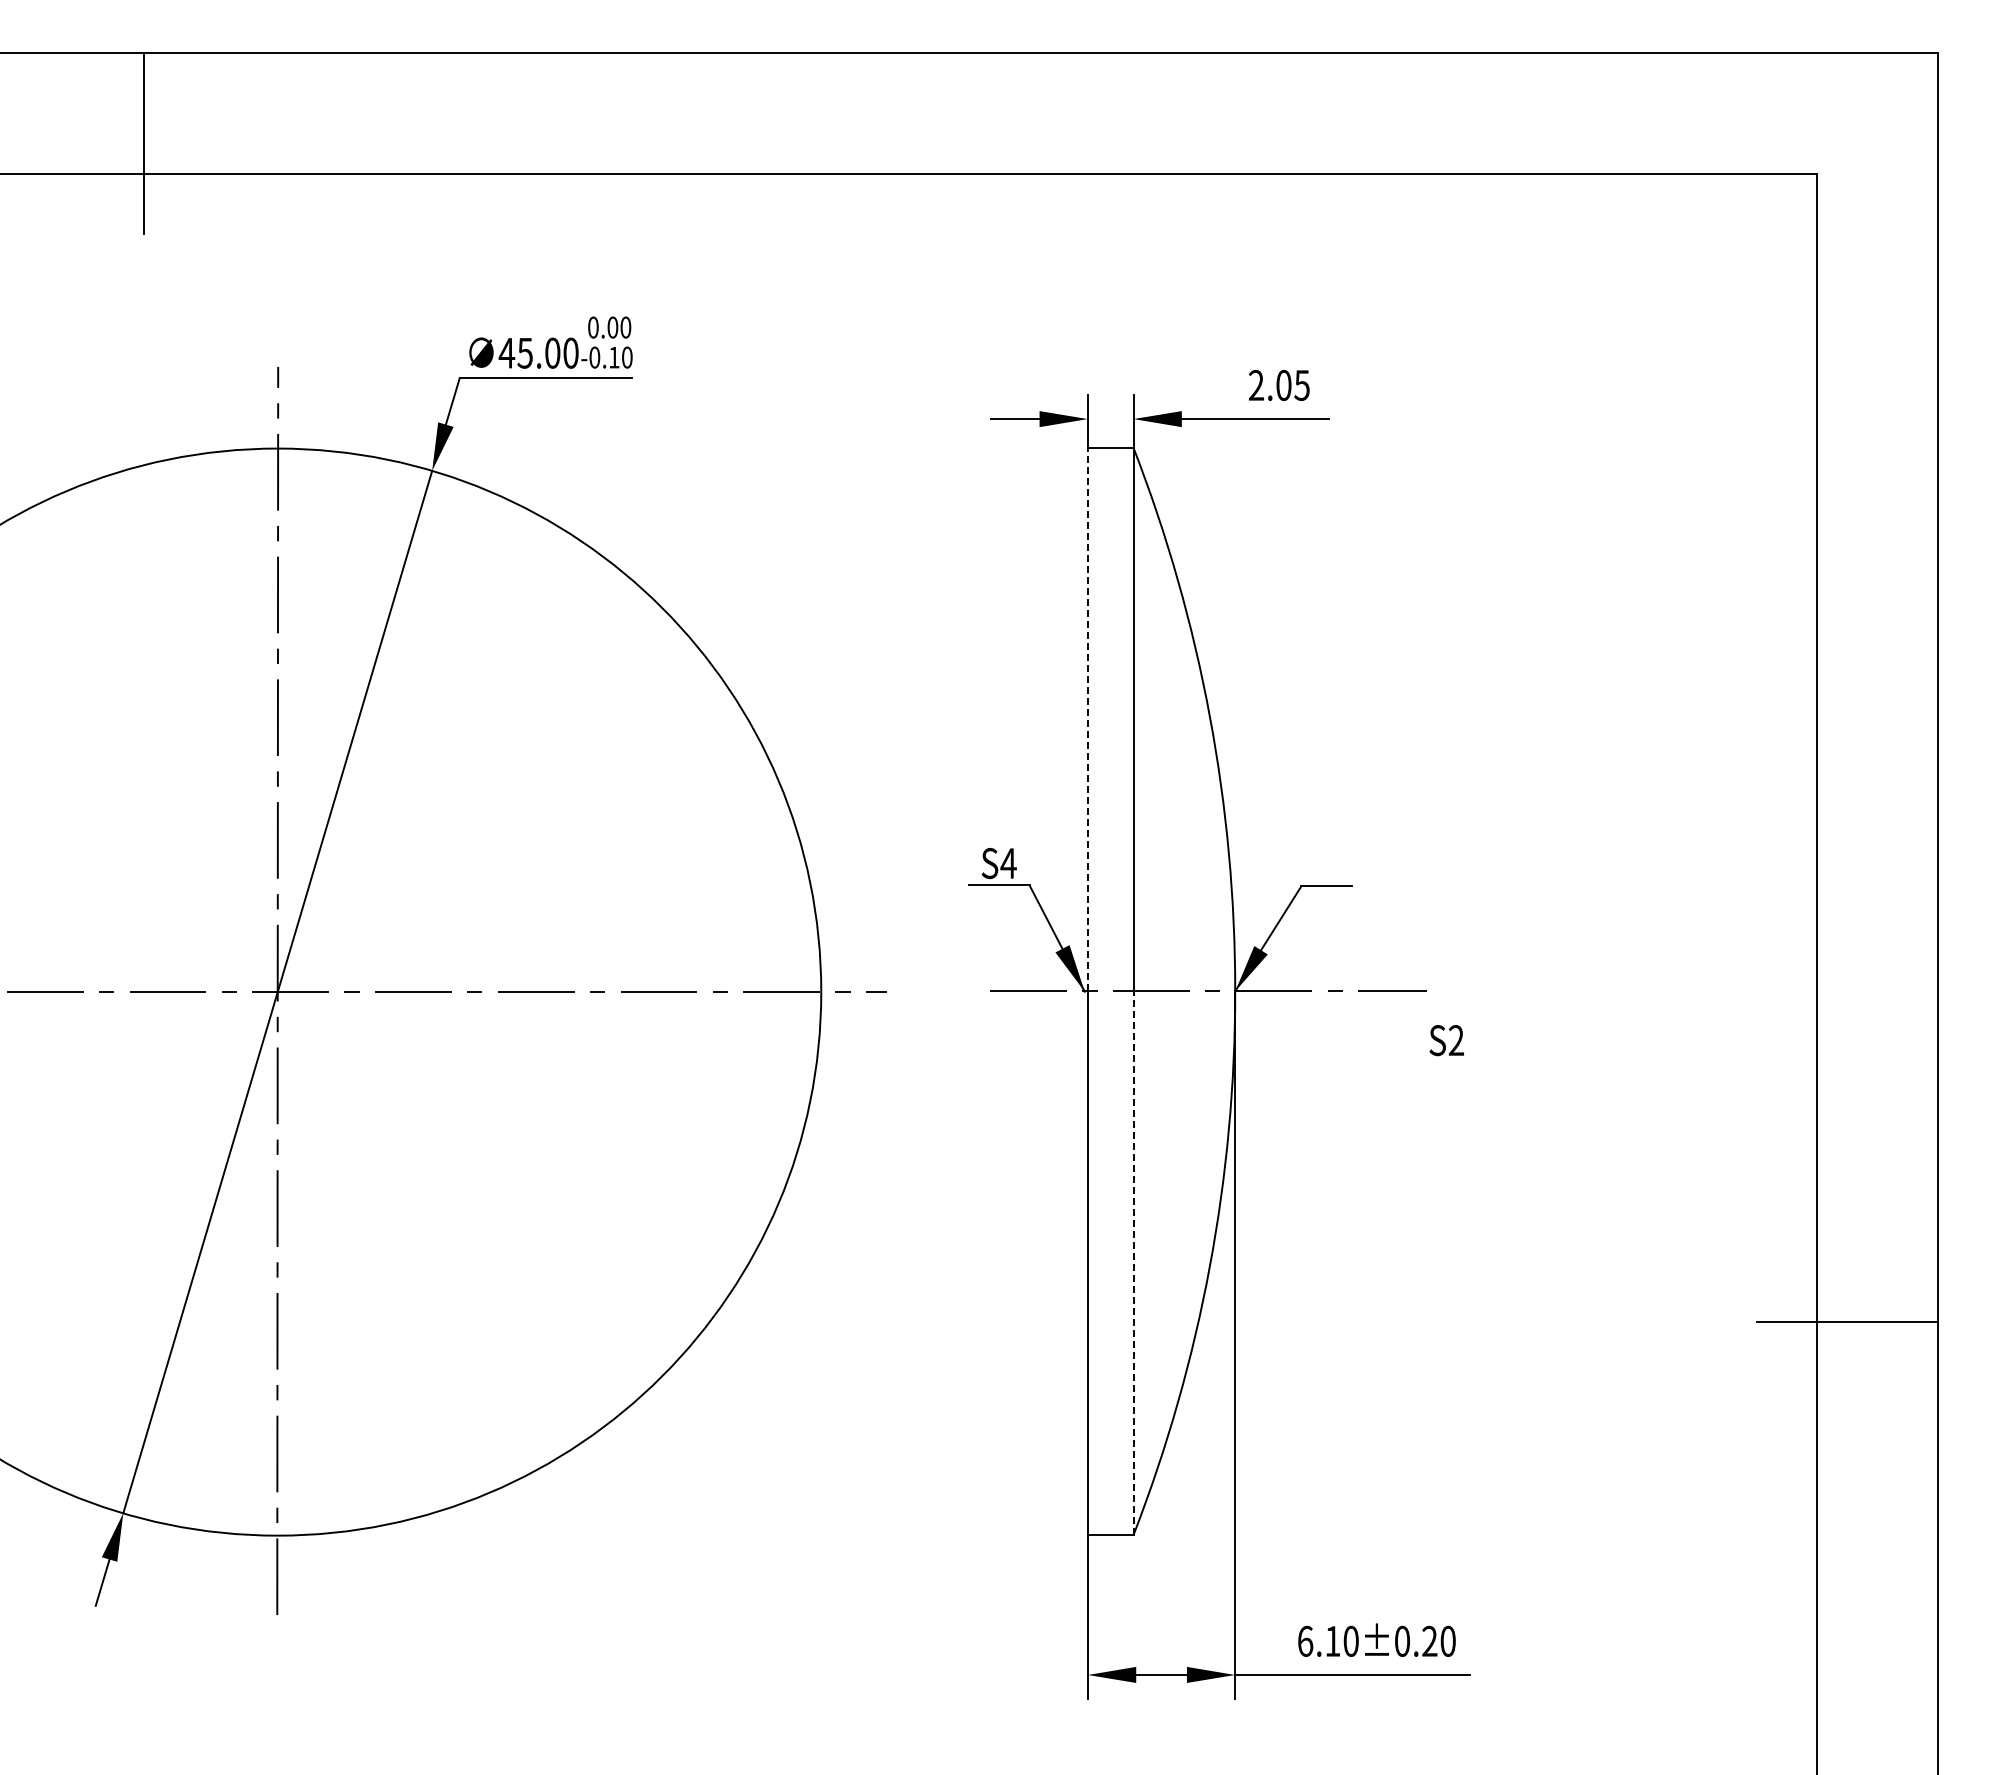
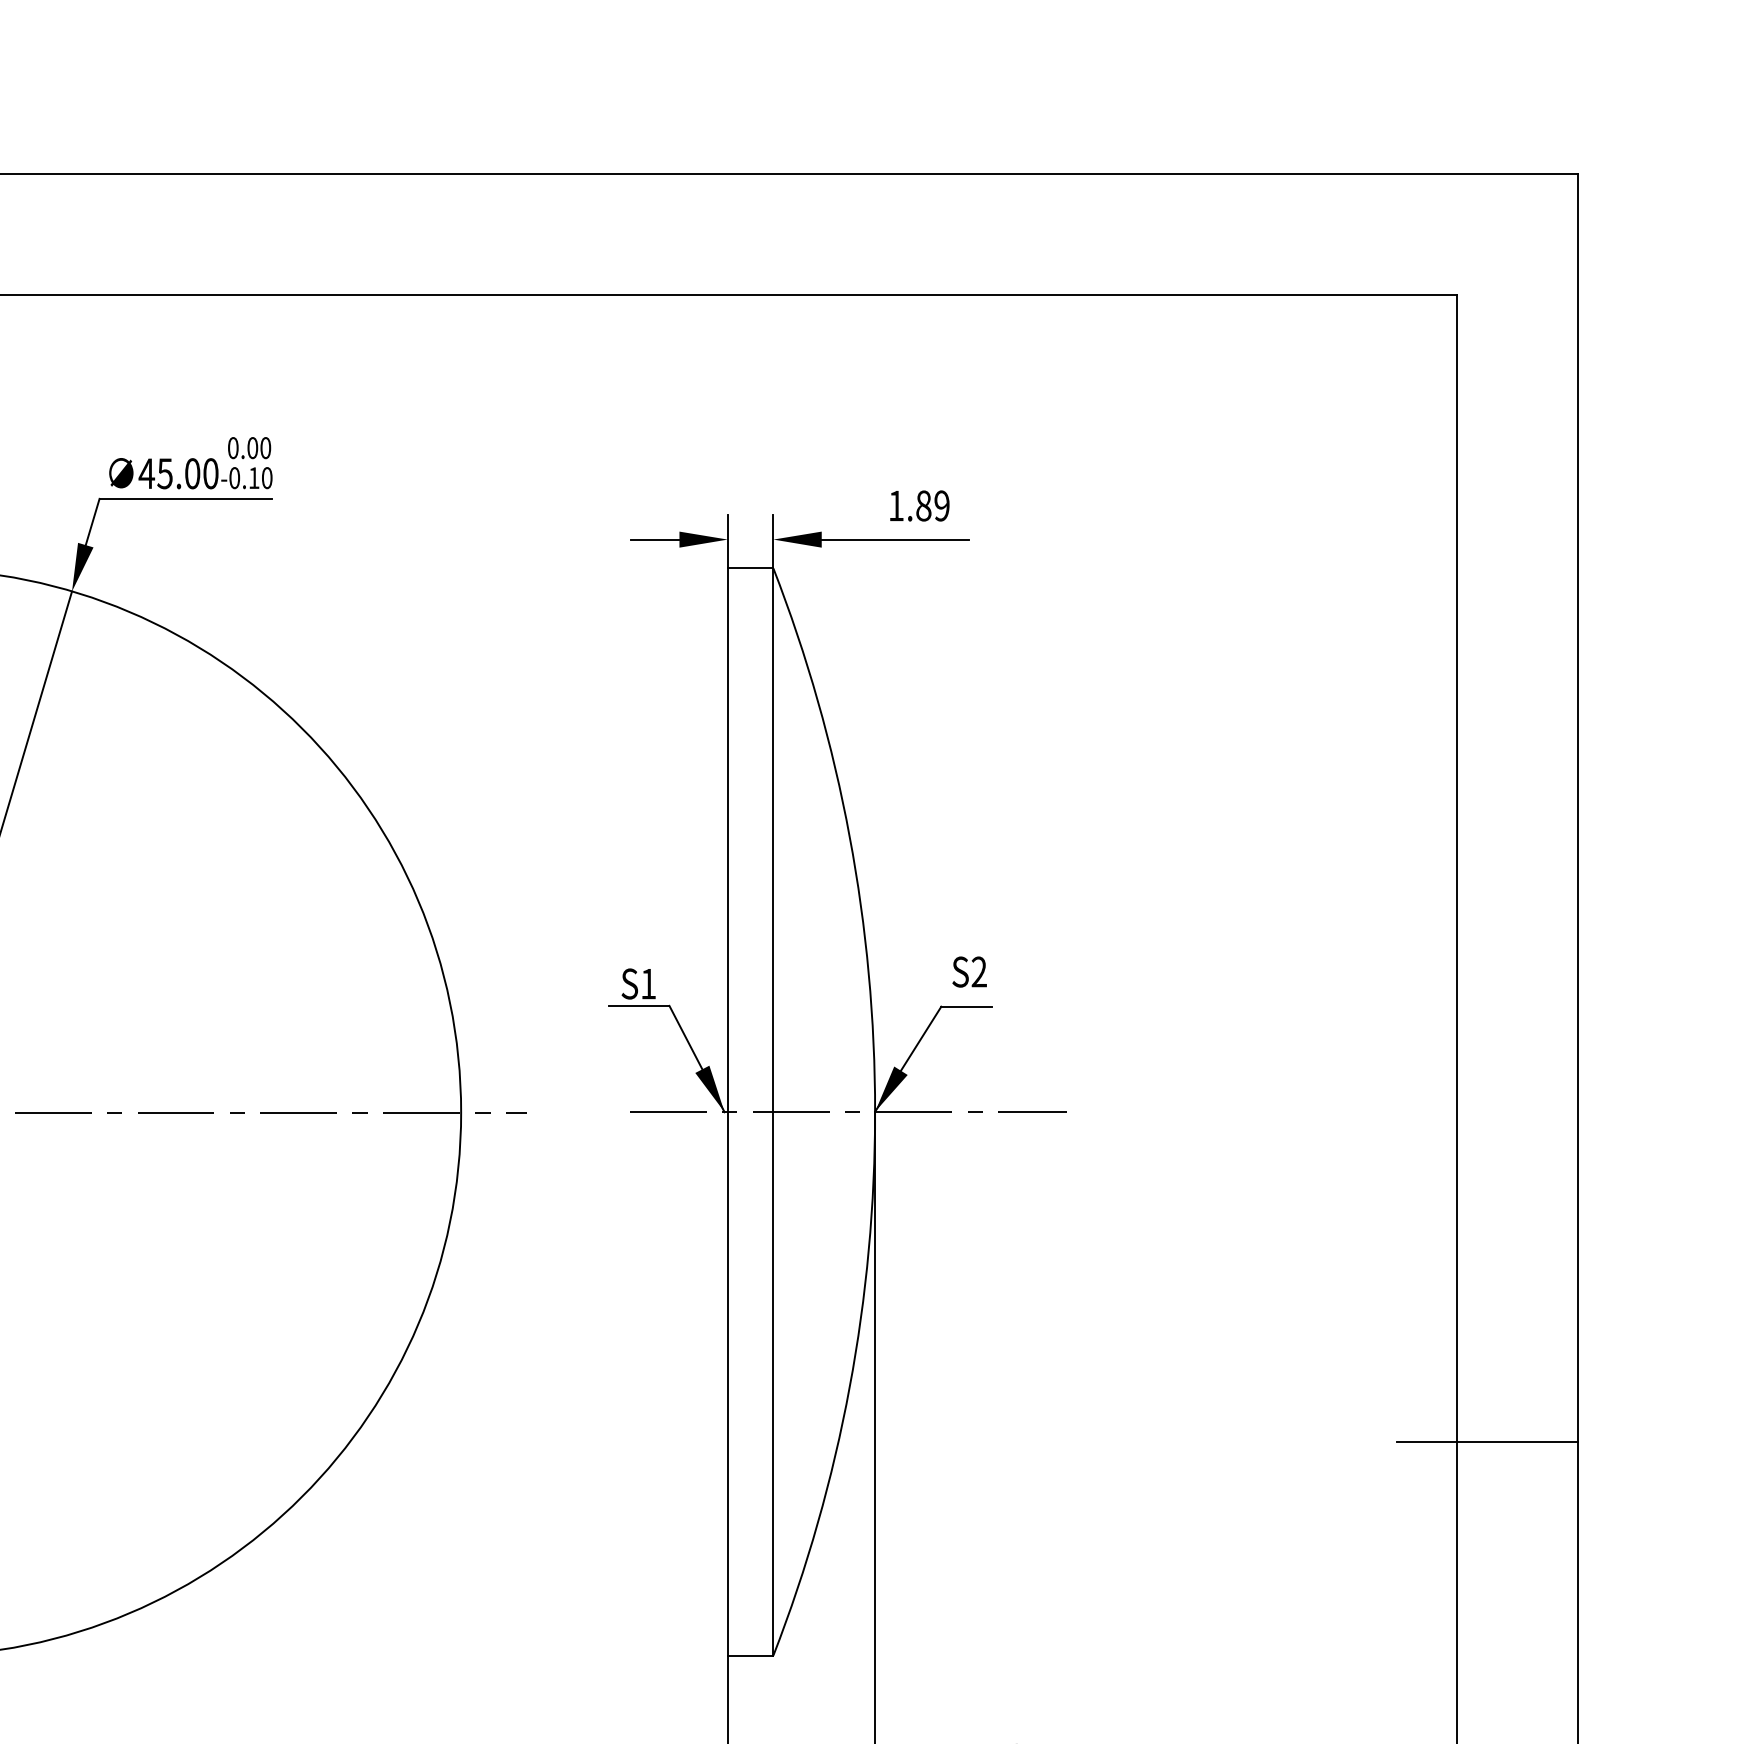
text: (1278, 384) -> (918, 505), 2.05 -> 1.89
line: (1087, 719) -> (727, 840), dashed -> solid
text: (1008, 863) -> (648, 984), S4 -> S1
text: (1446, 1040) -> (969, 972), moved
line: (1133, 1263) -> (773, 1384), dashed -> solid

